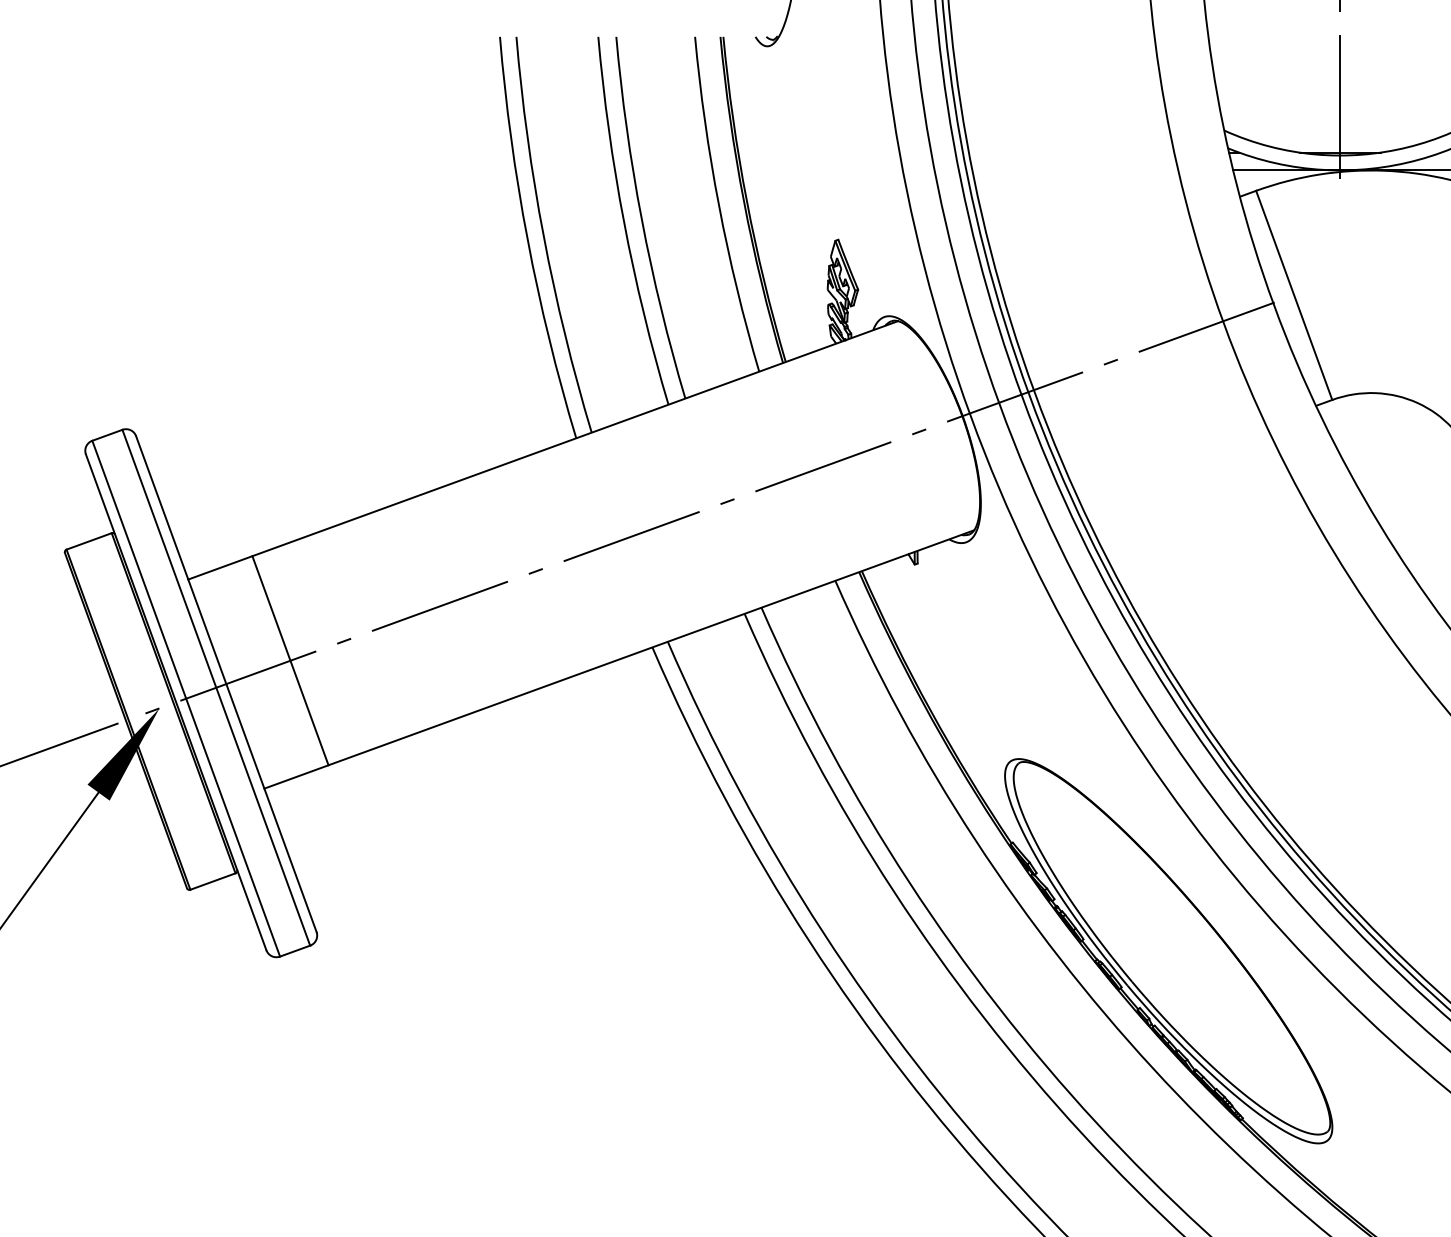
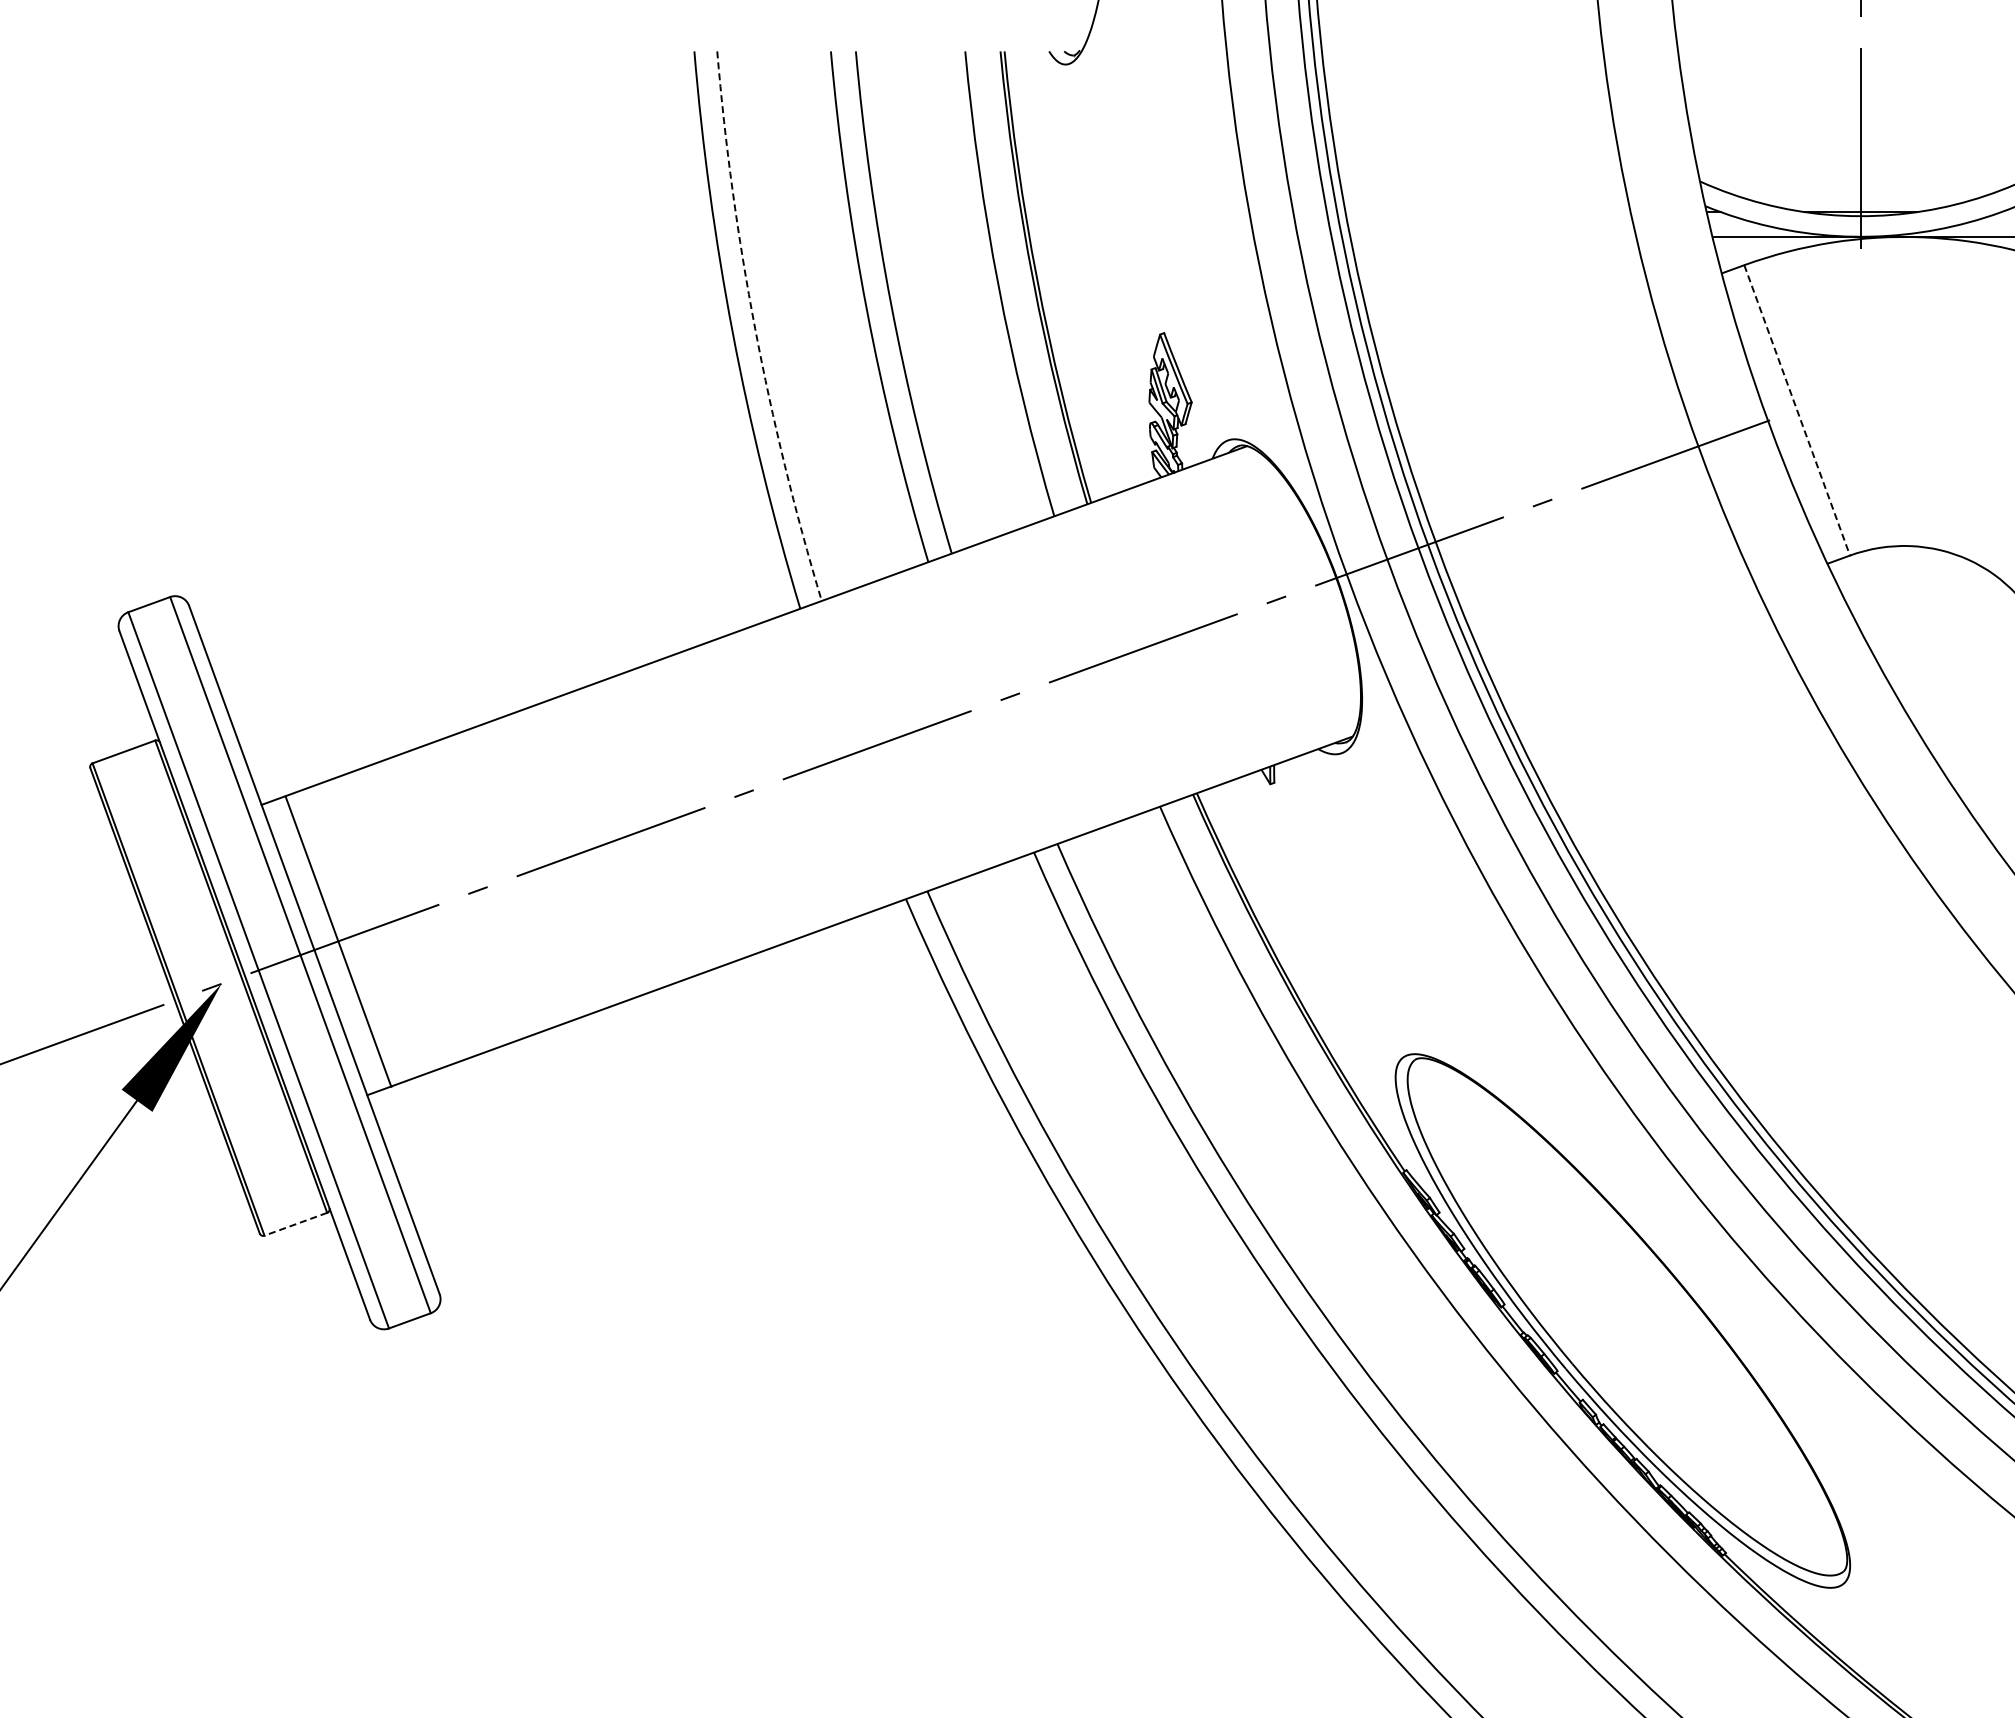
arc: (544, 236) -> (755, 328), solid -> dashed
line: (1294, 295) -> (1797, 410), solid -> dashed
line: (290, 660) -> (338, 941), moved
line: (212, 881) -> (295, 1224), solid -> dashed

